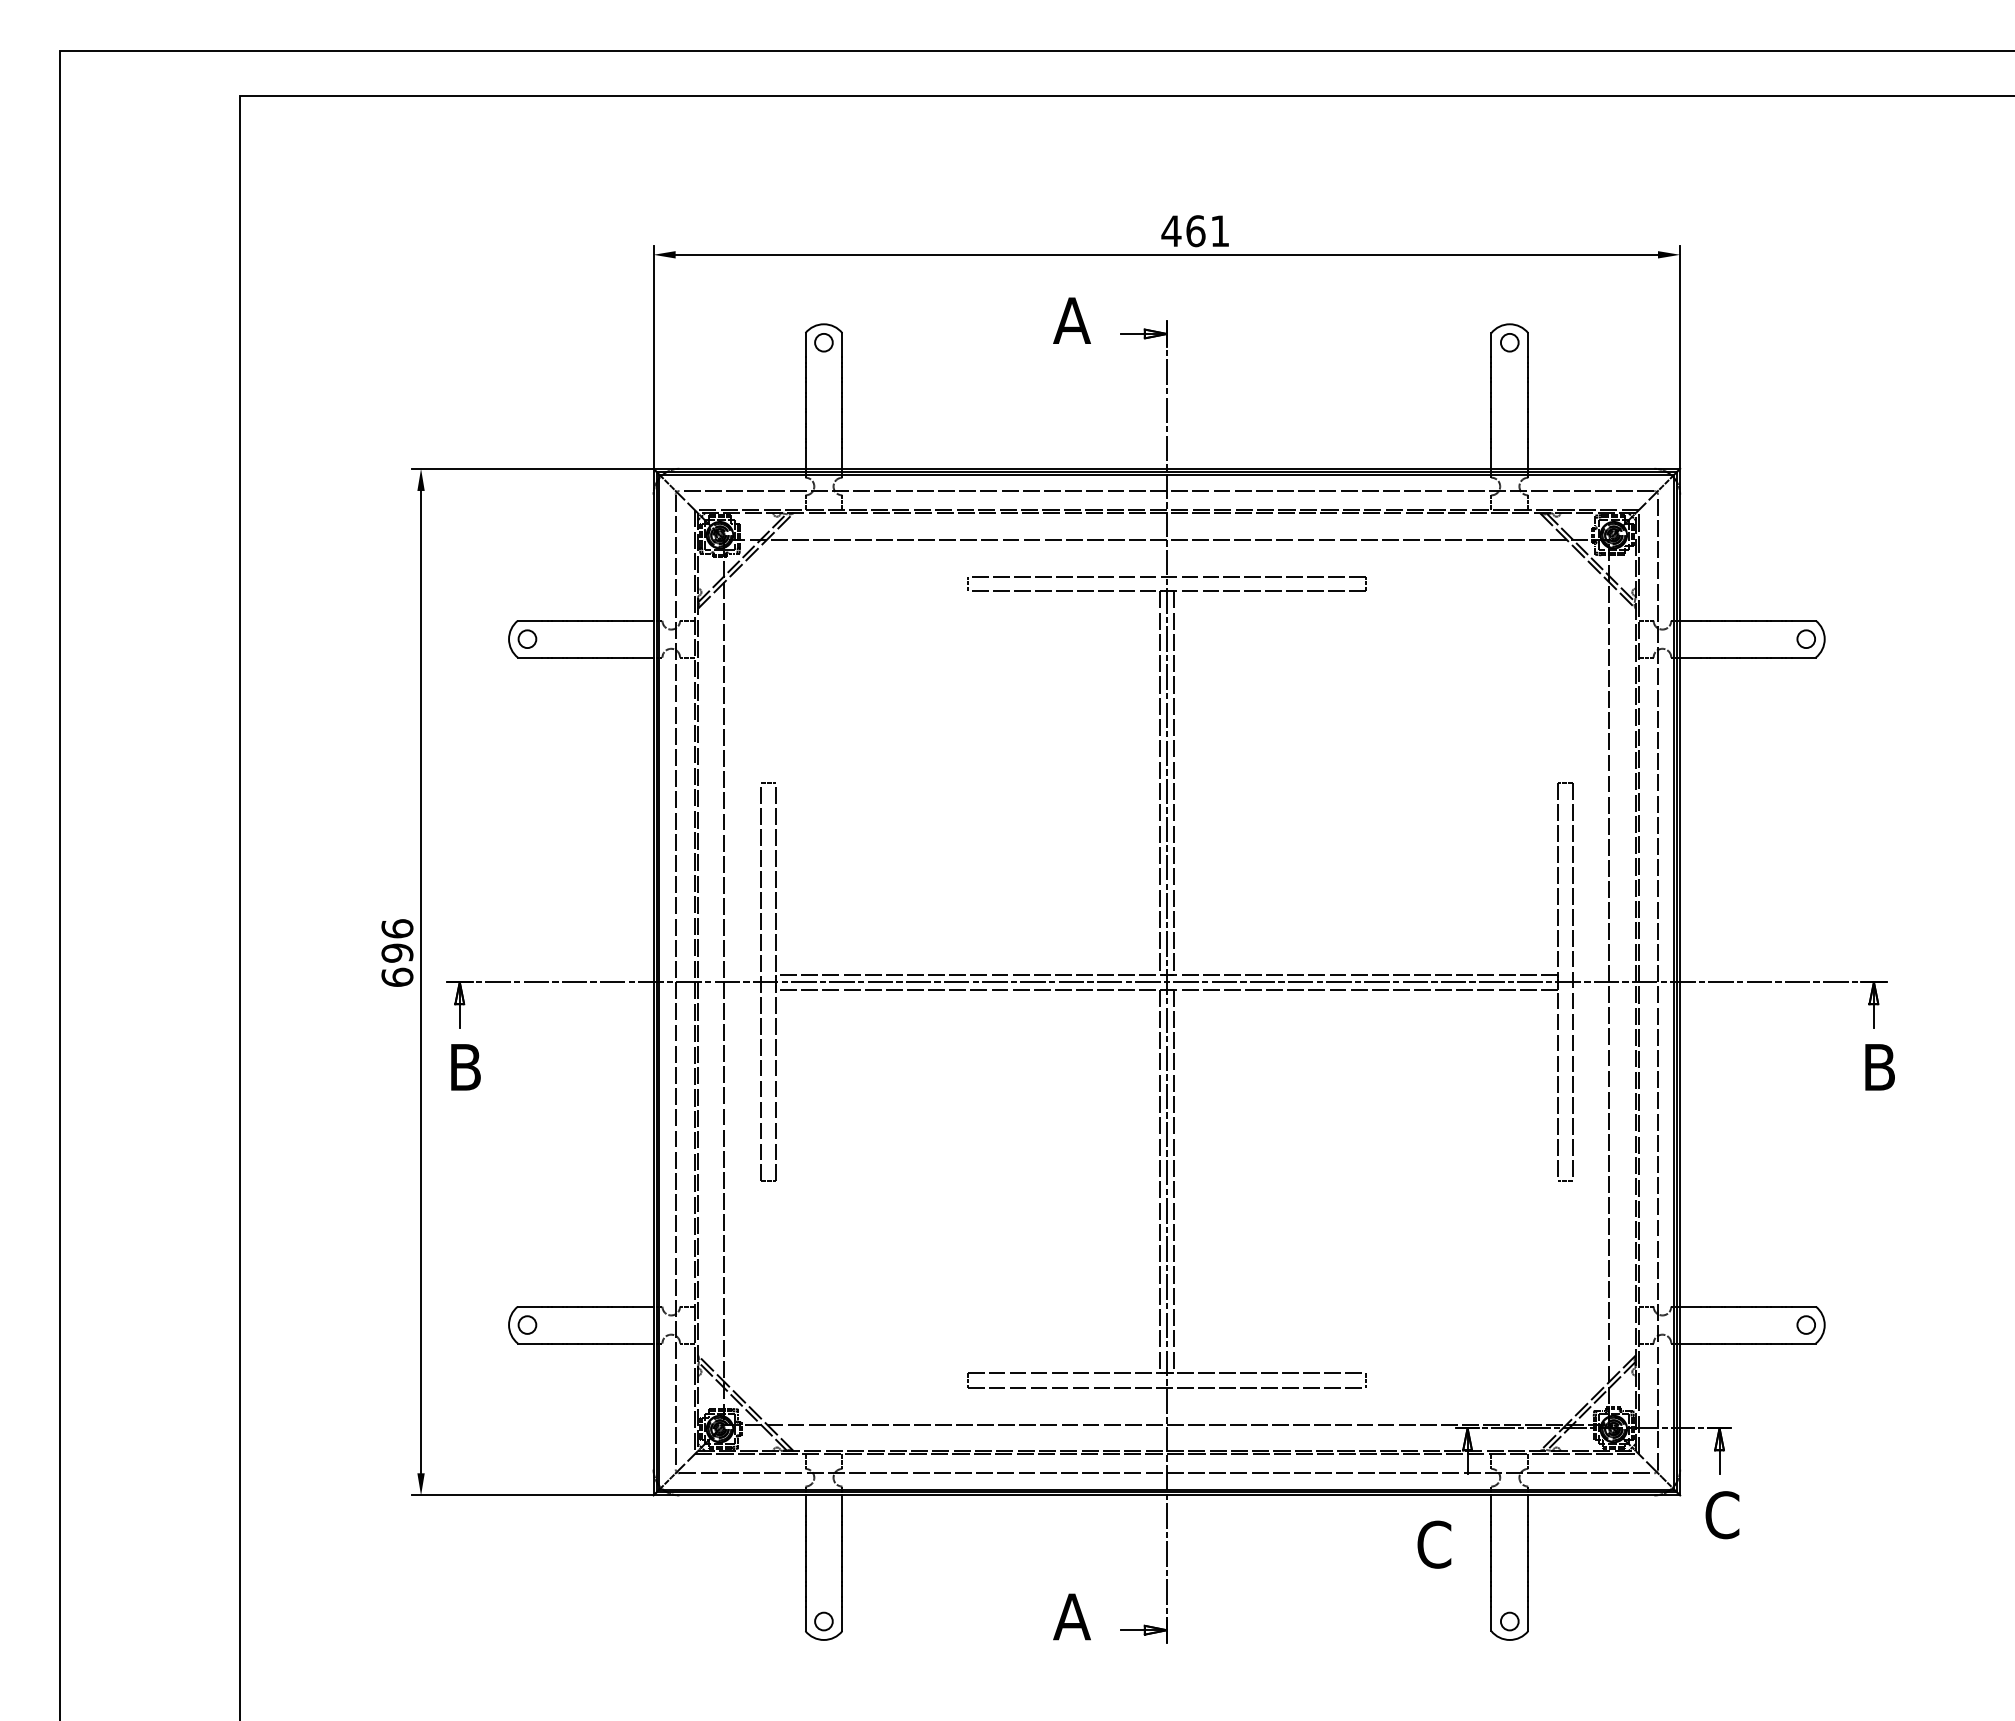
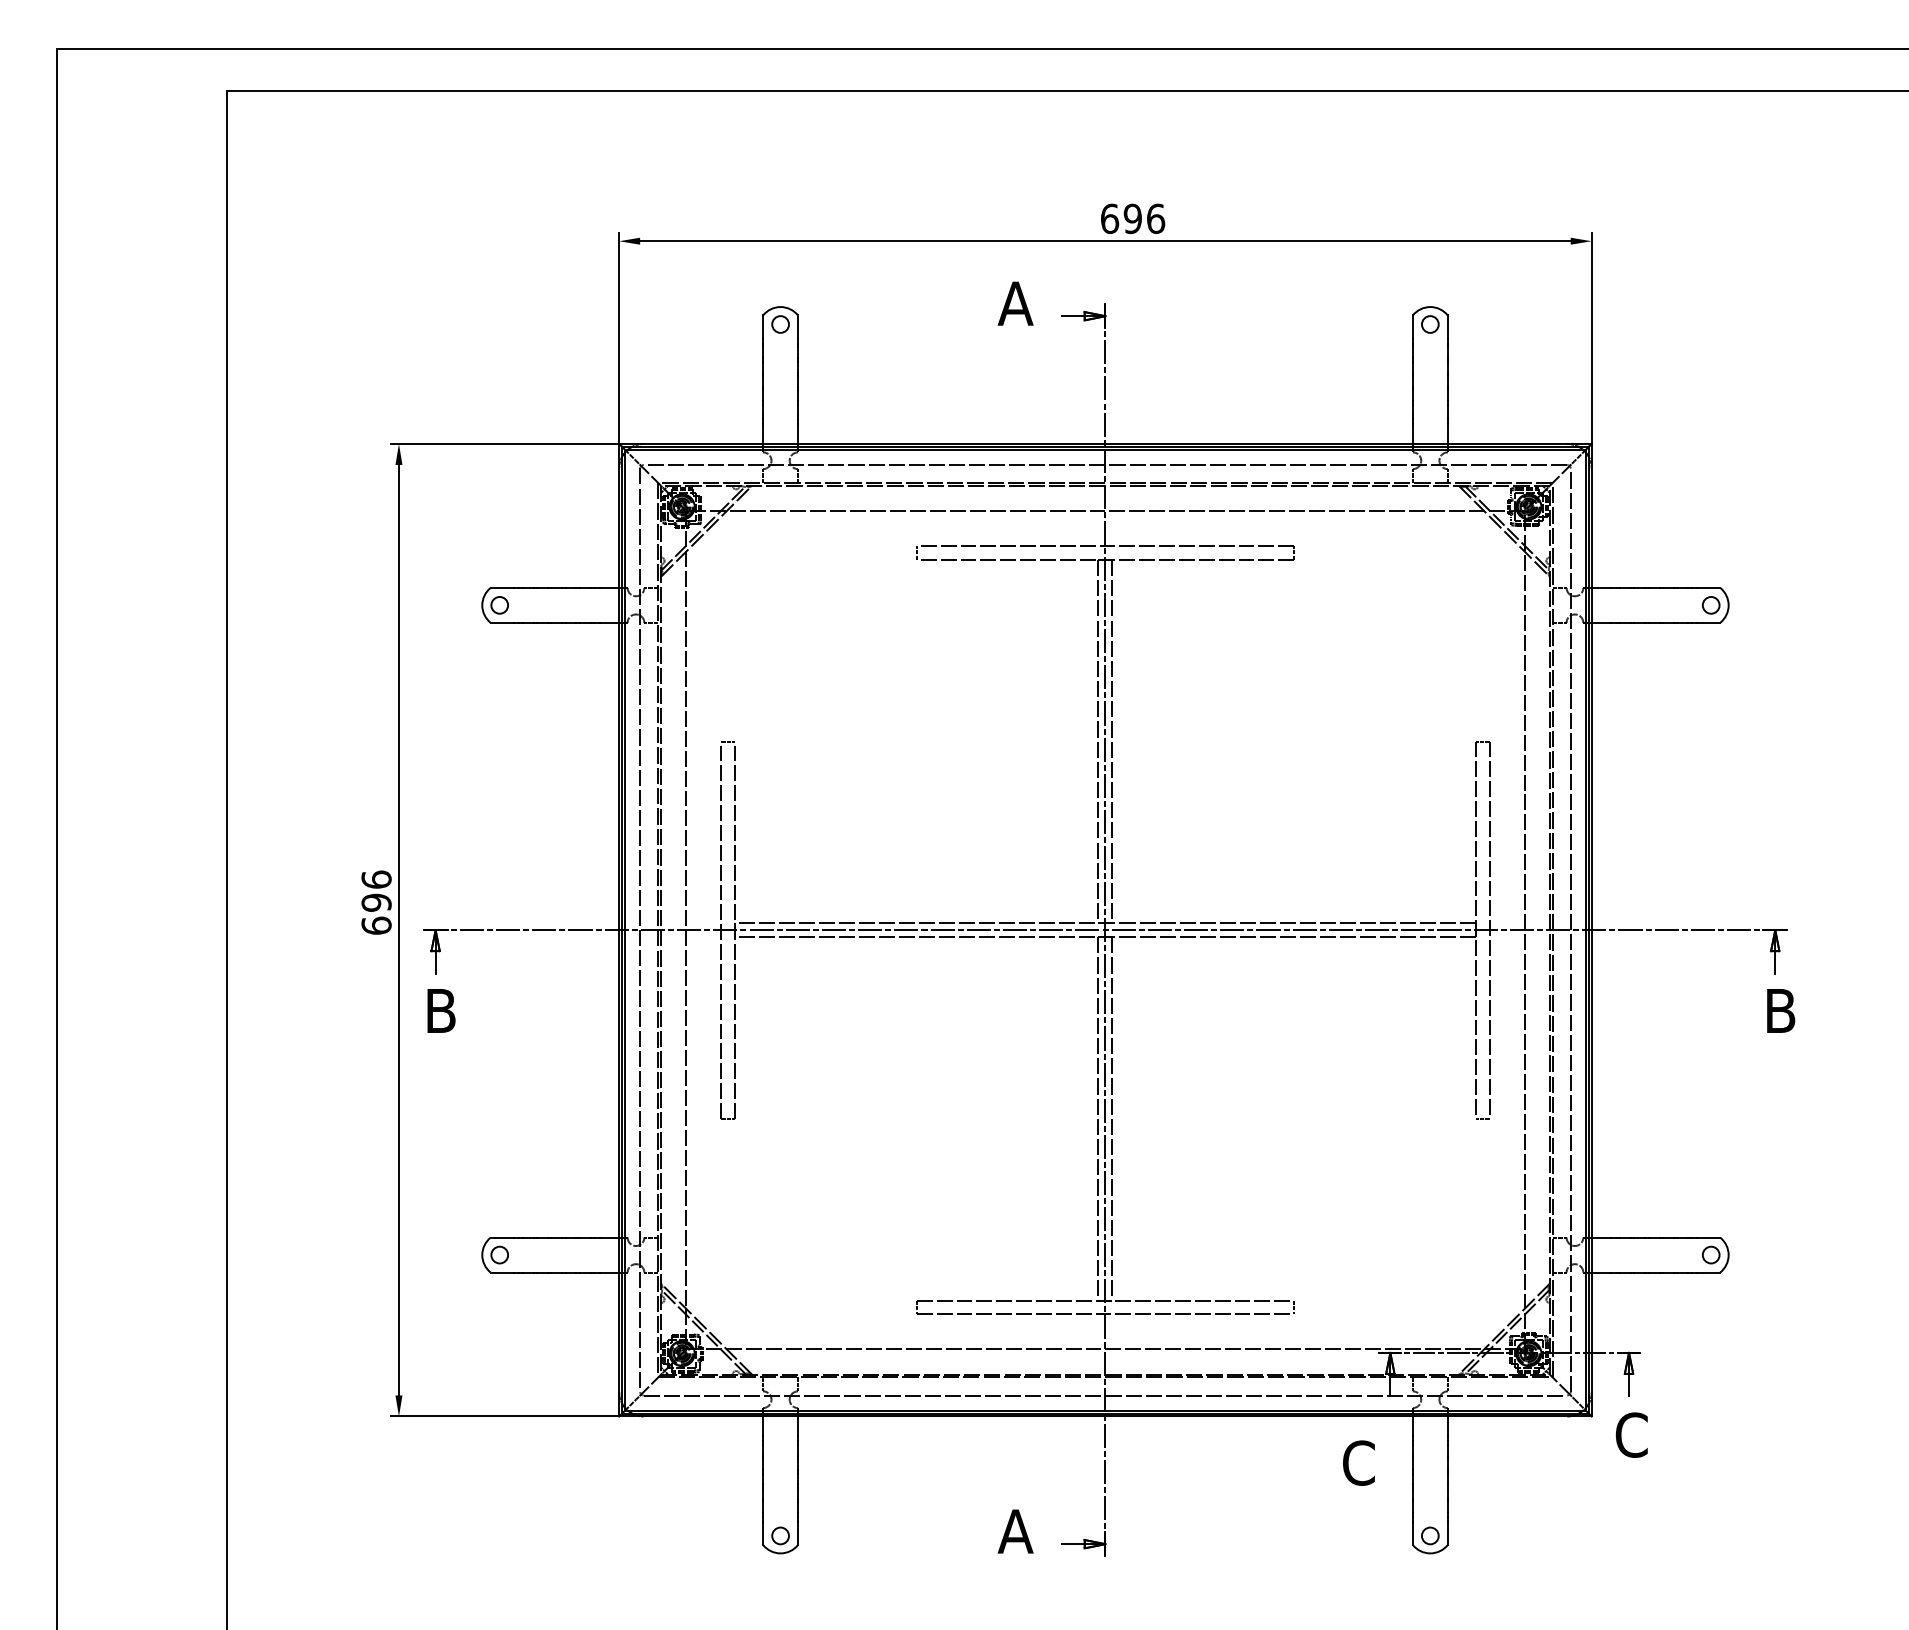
text: (1195, 231) -> (1132, 219), 461 -> 696

